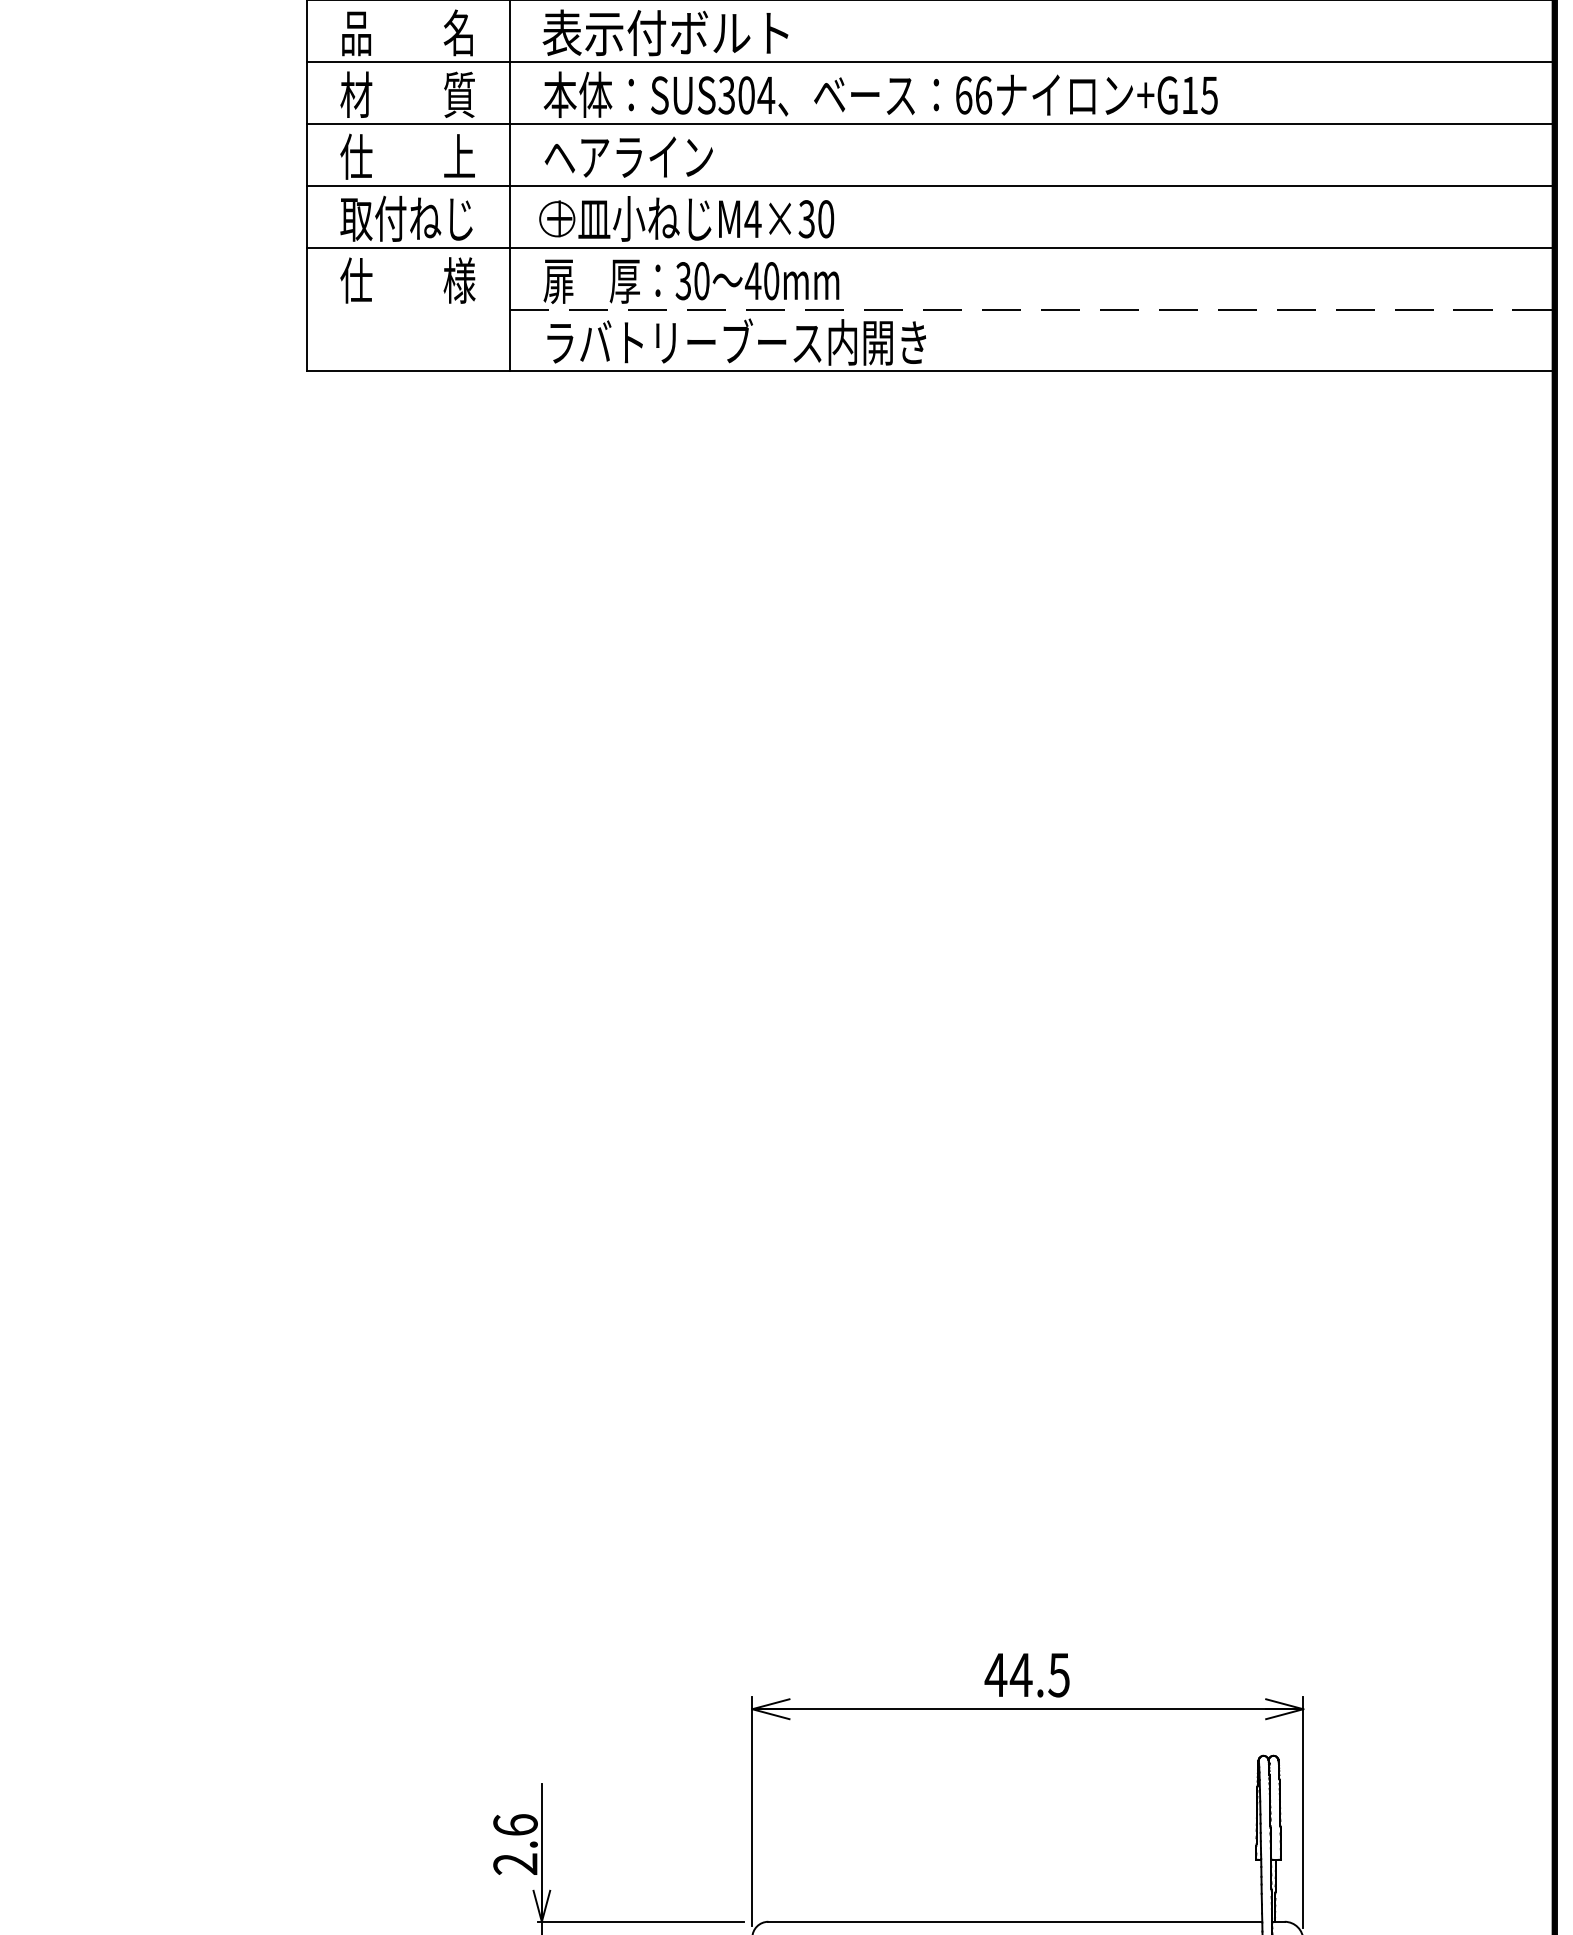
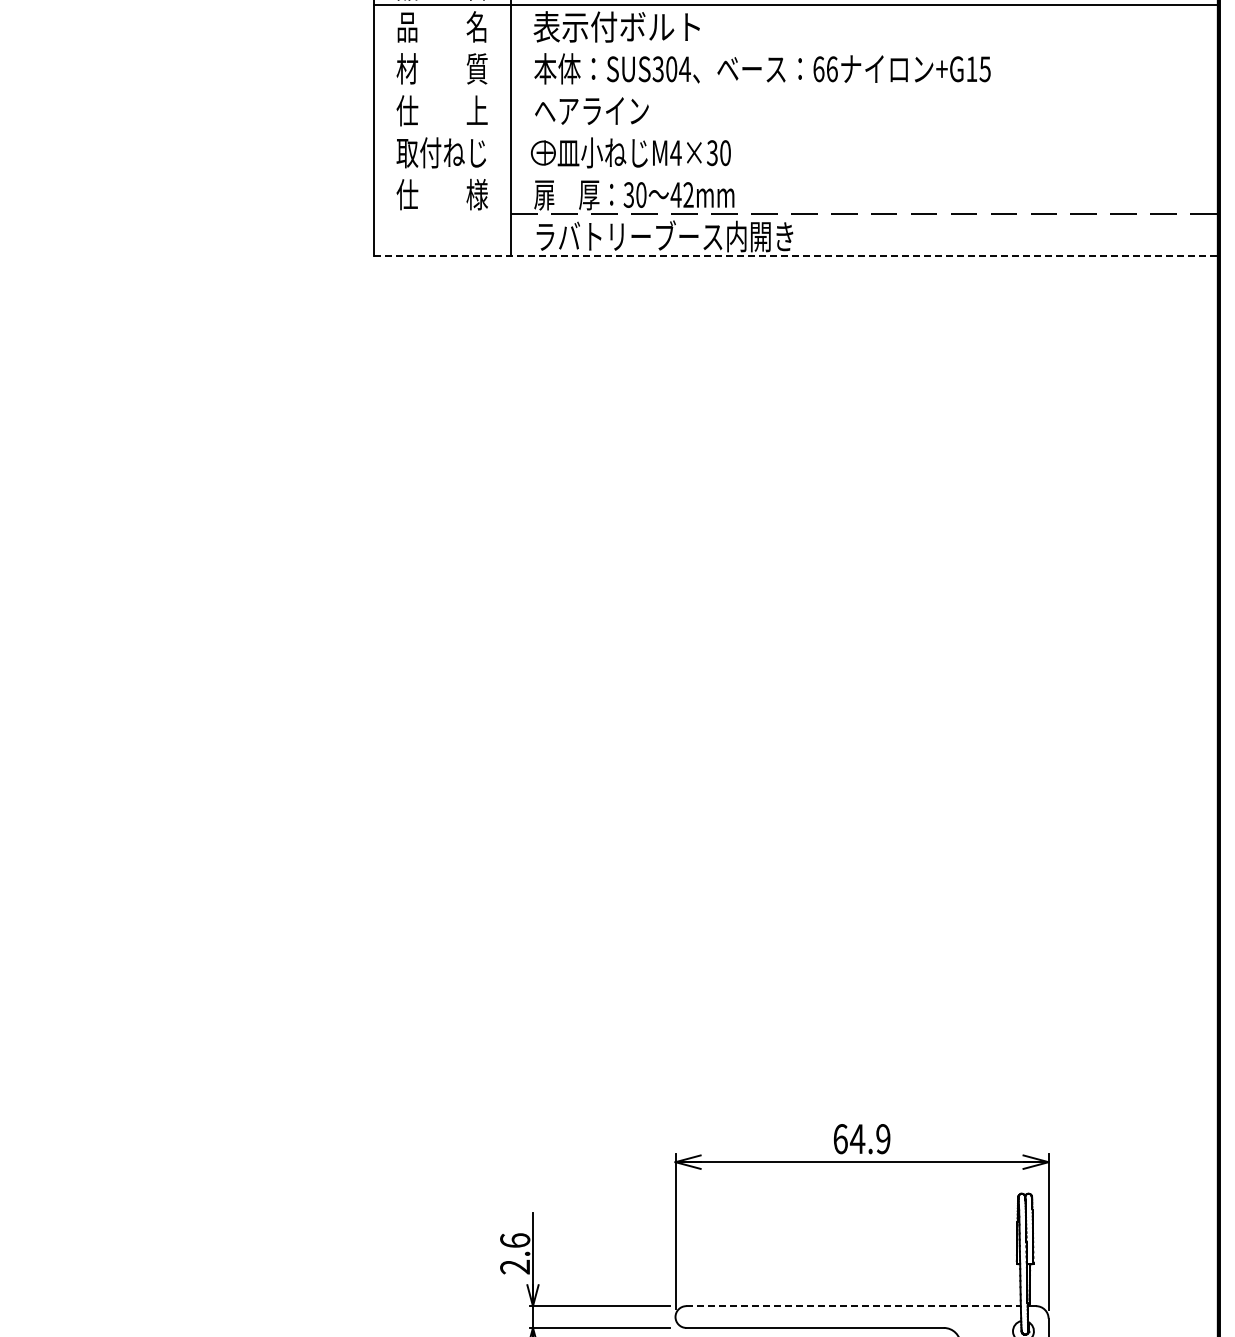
line: (928, 61) -> (794, 46), removed
line: (928, 123) -> (794, 88), removed
line: (928, 185) -> (794, 130), removed
line: (928, 247) -> (794, 172), removed
text: (771, 280) -> (688, 194), 40mm -> 42mm
line: (929, 371) -> (795, 256), solid -> dashed
text: (1026, 1675) -> (861, 1139), 44.5 -> 64.9
line: (1016, 1922) -> (854, 1306), solid -> dashed

